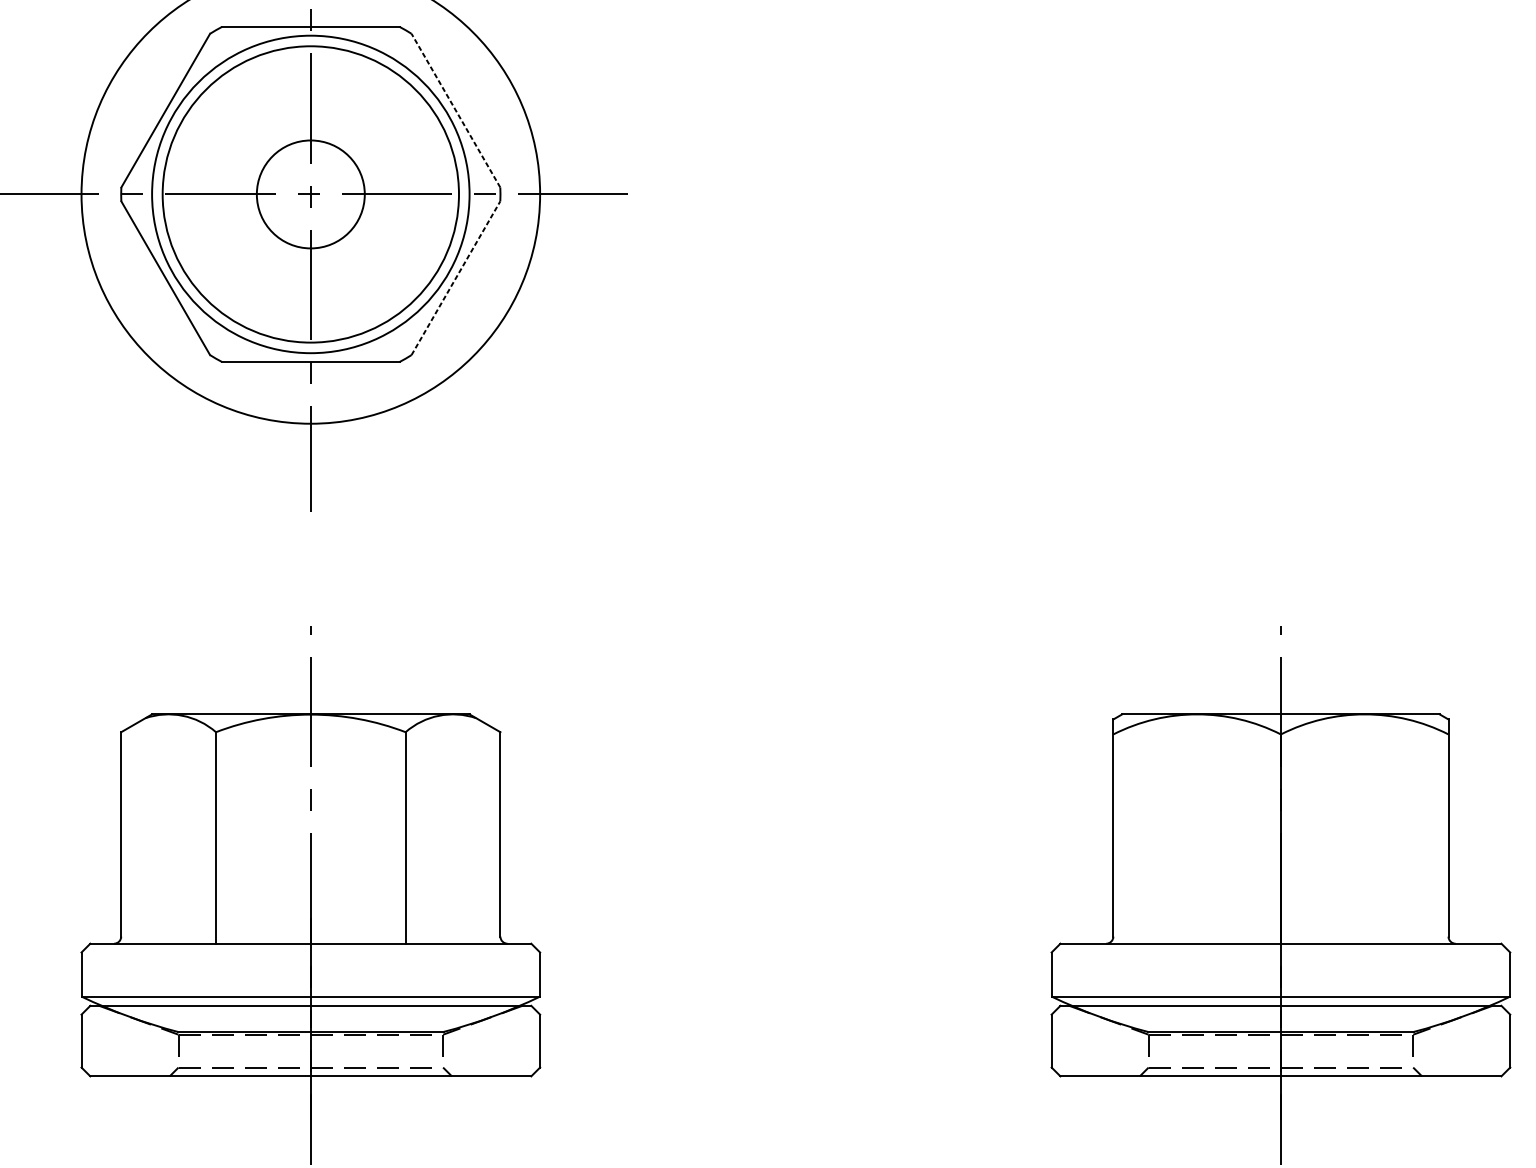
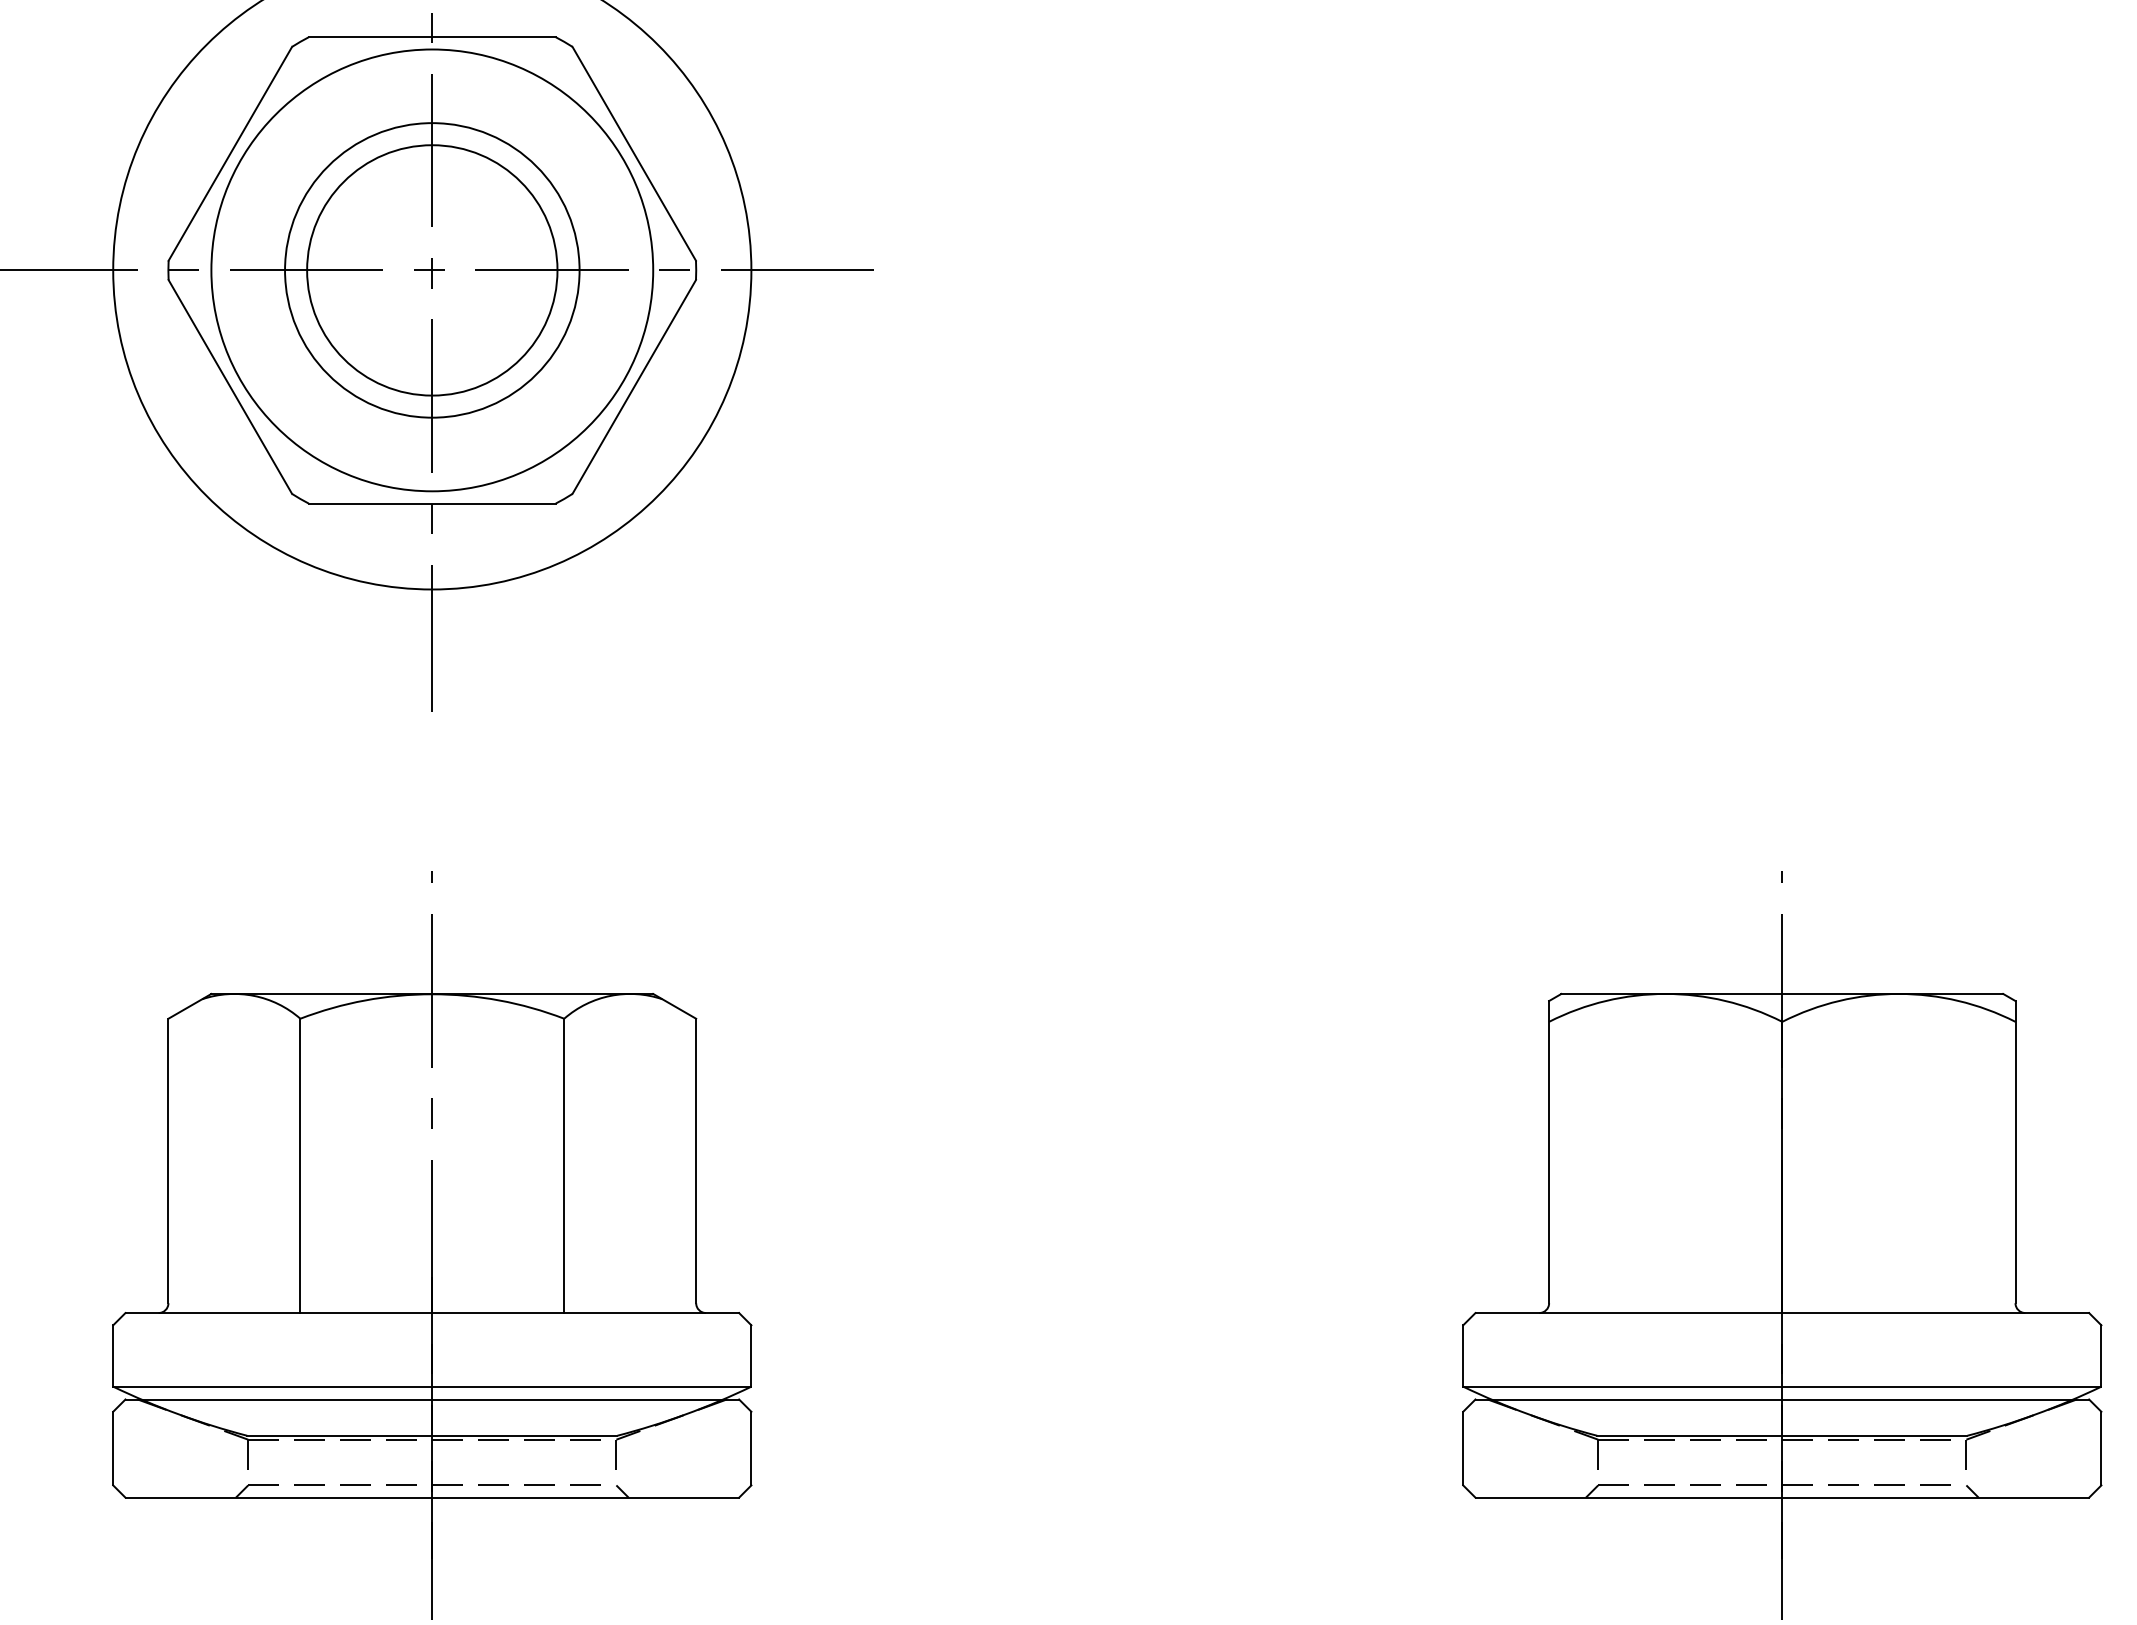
line: (456, 110) -> (634, 153), dashed -> solid
circle: (310, 194) -> (432, 270), size x0.71
circle: (310, 194) -> (432, 270), size x1.67
line: (456, 277) -> (634, 386), dashed -> solid

